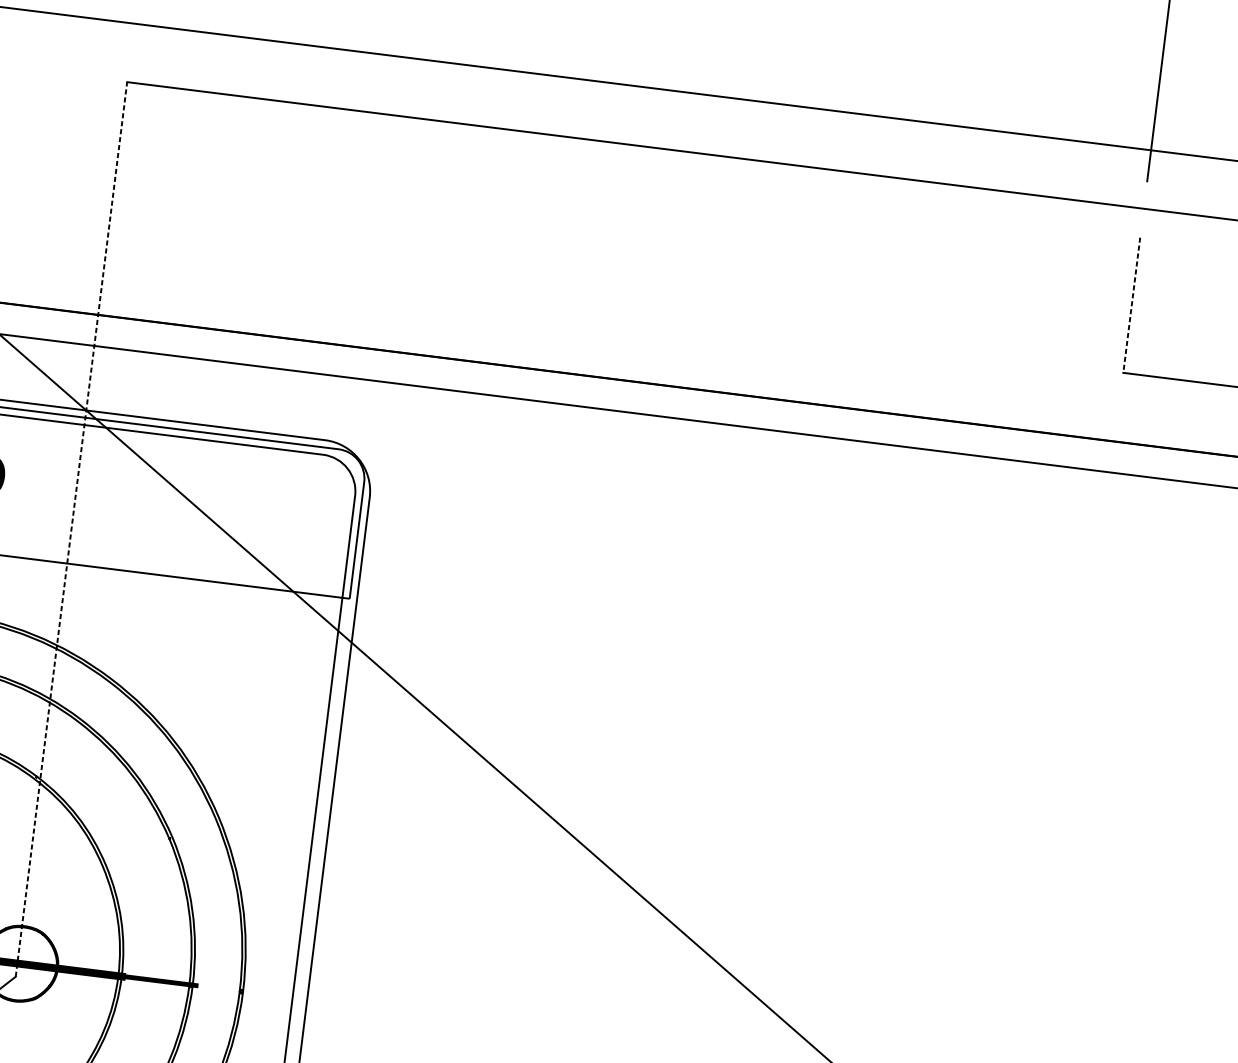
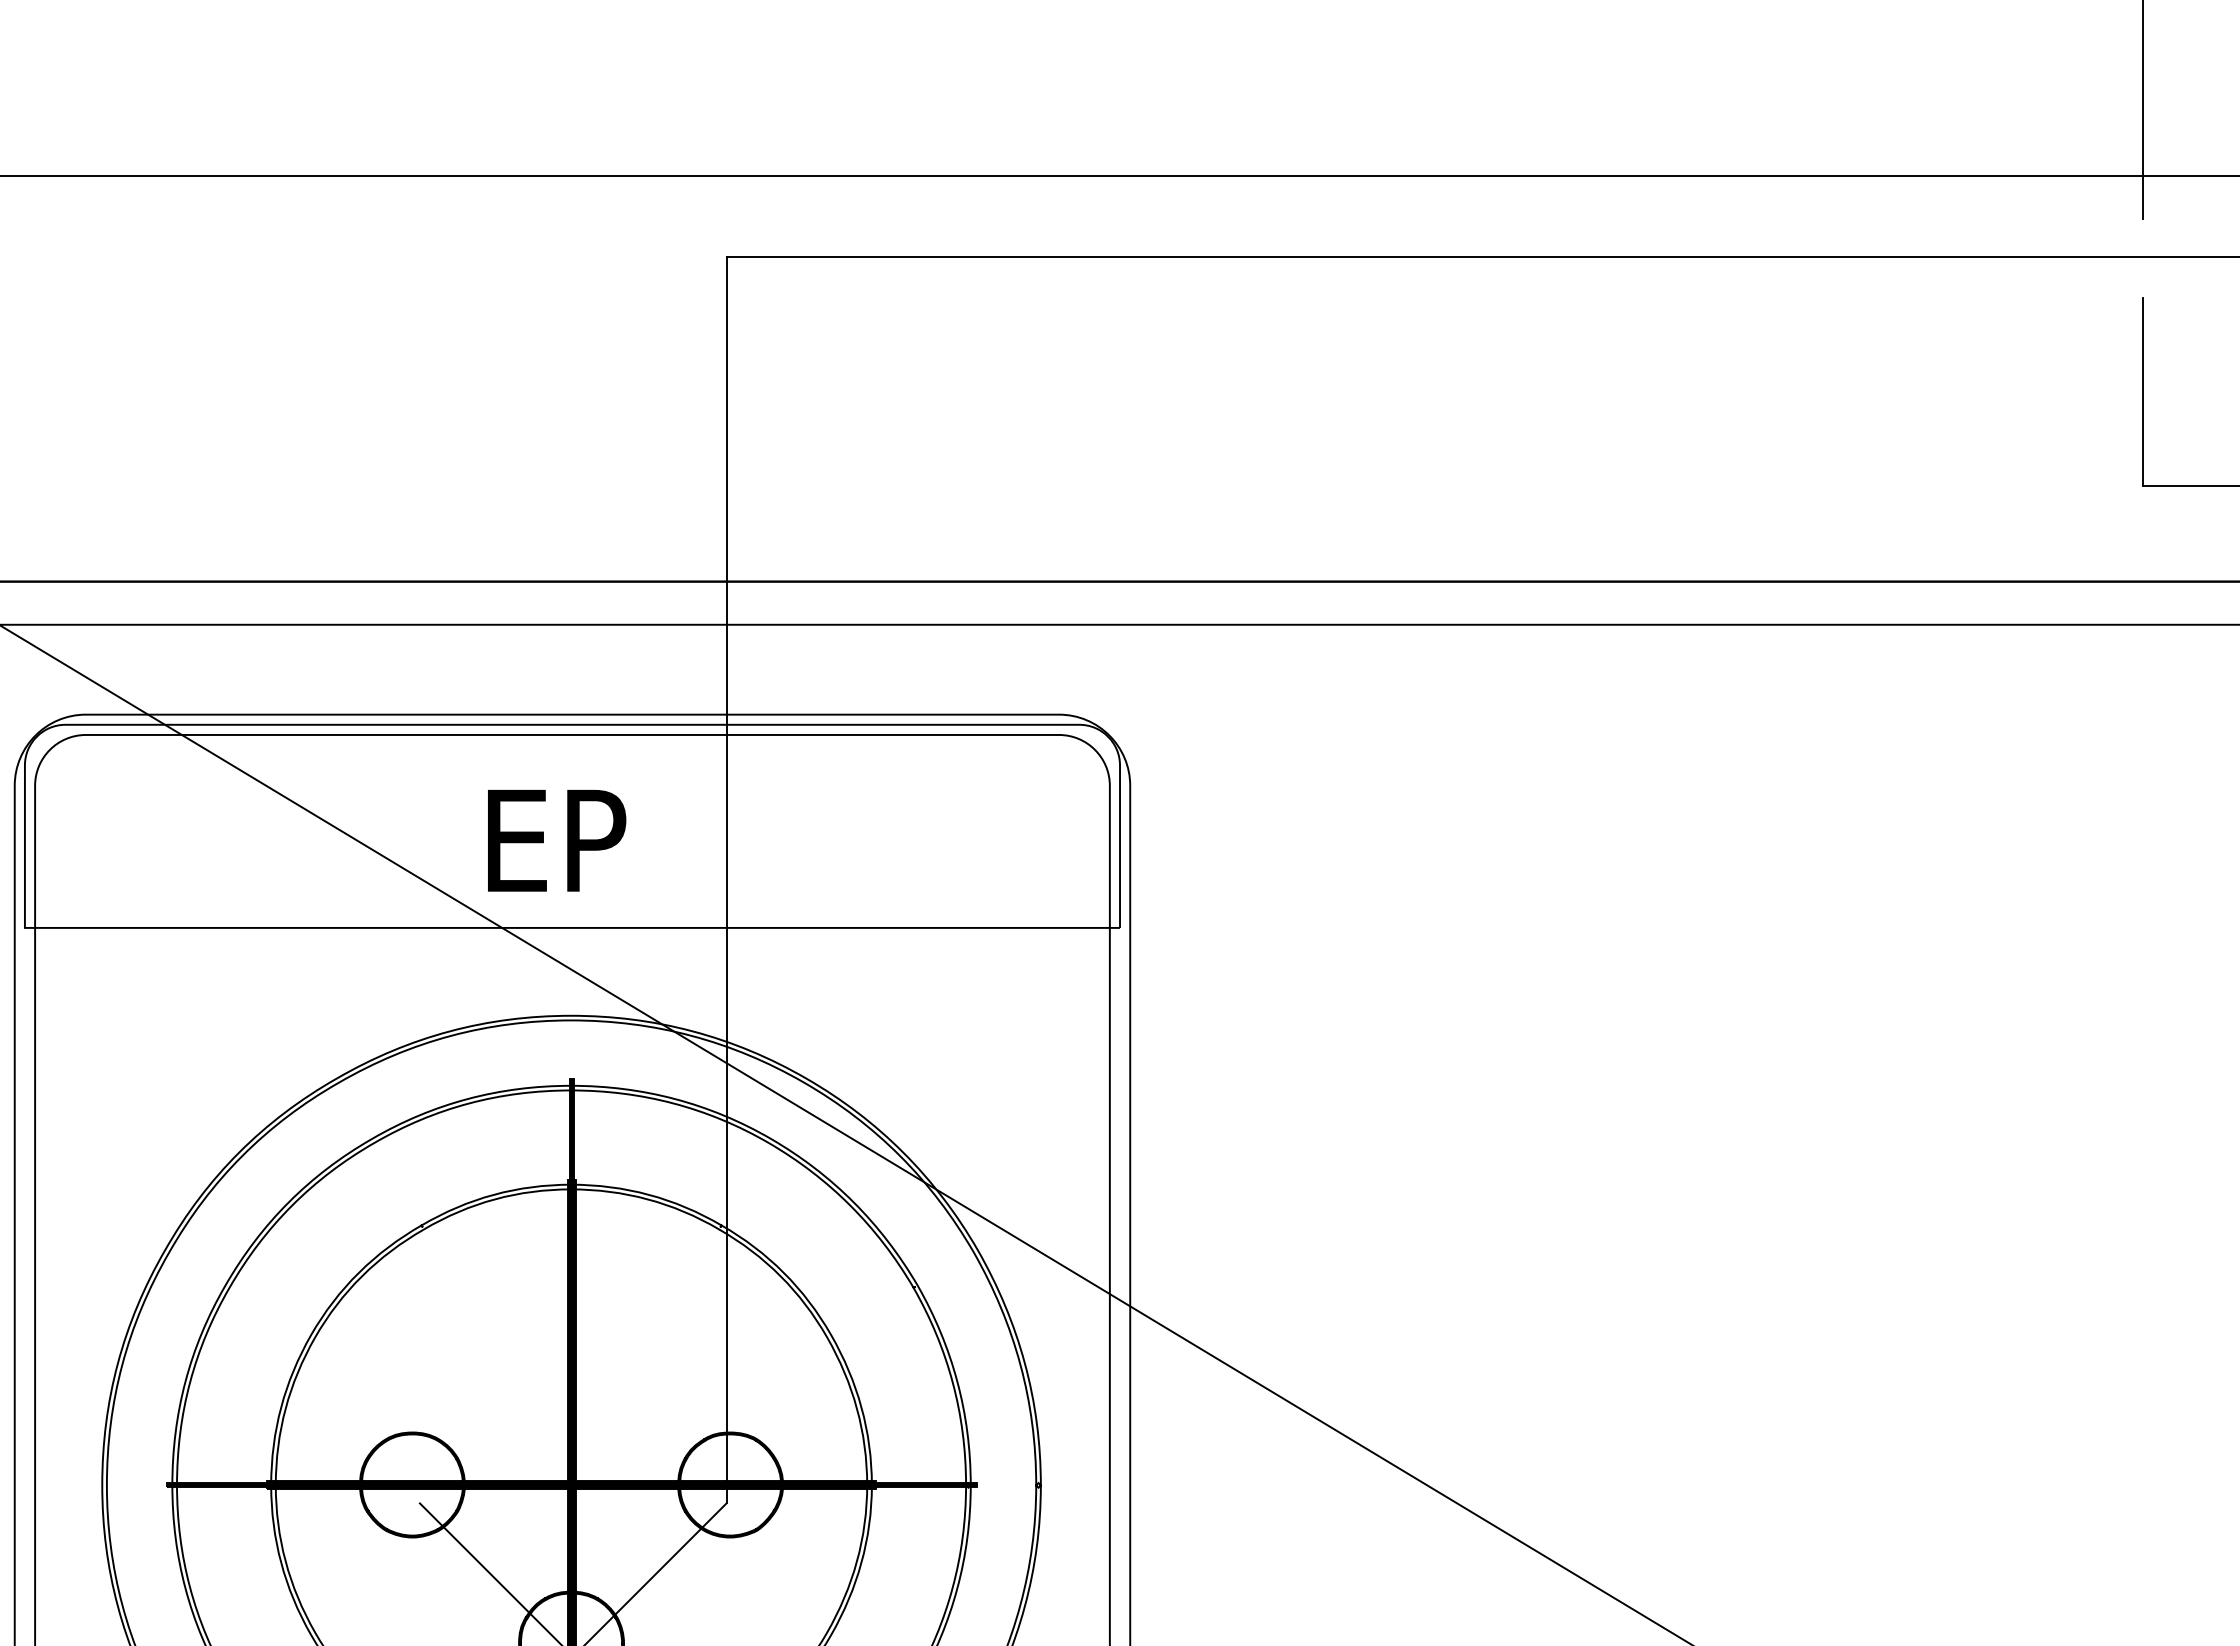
line: (1131, 305) -> (2142, 392), dashed -> solid
line: (71, 528) -> (726, 879), dashed -> solid

